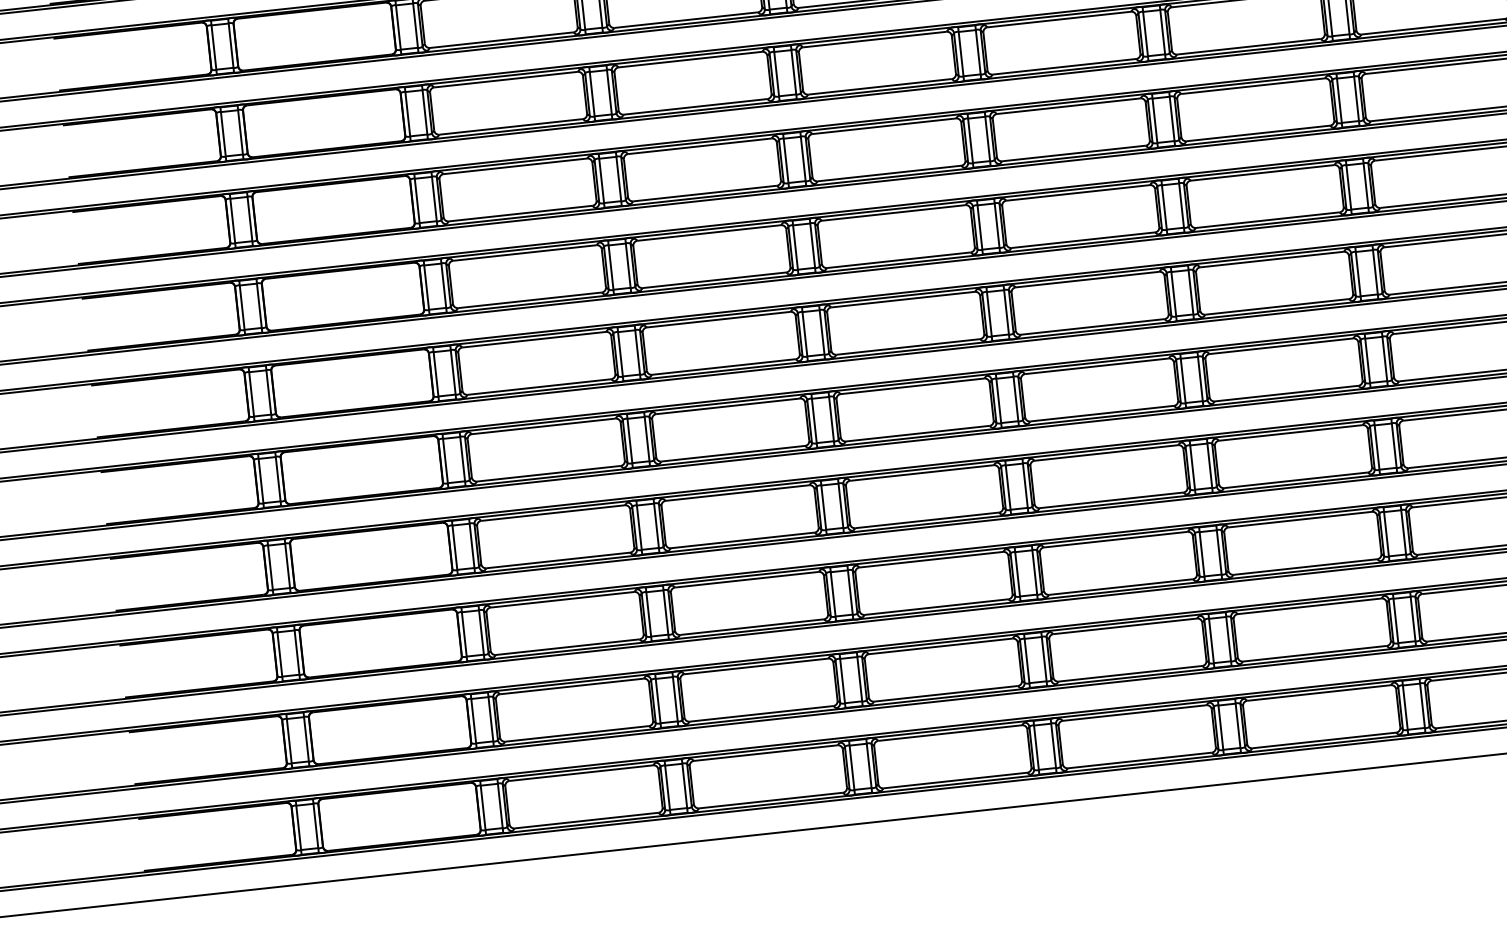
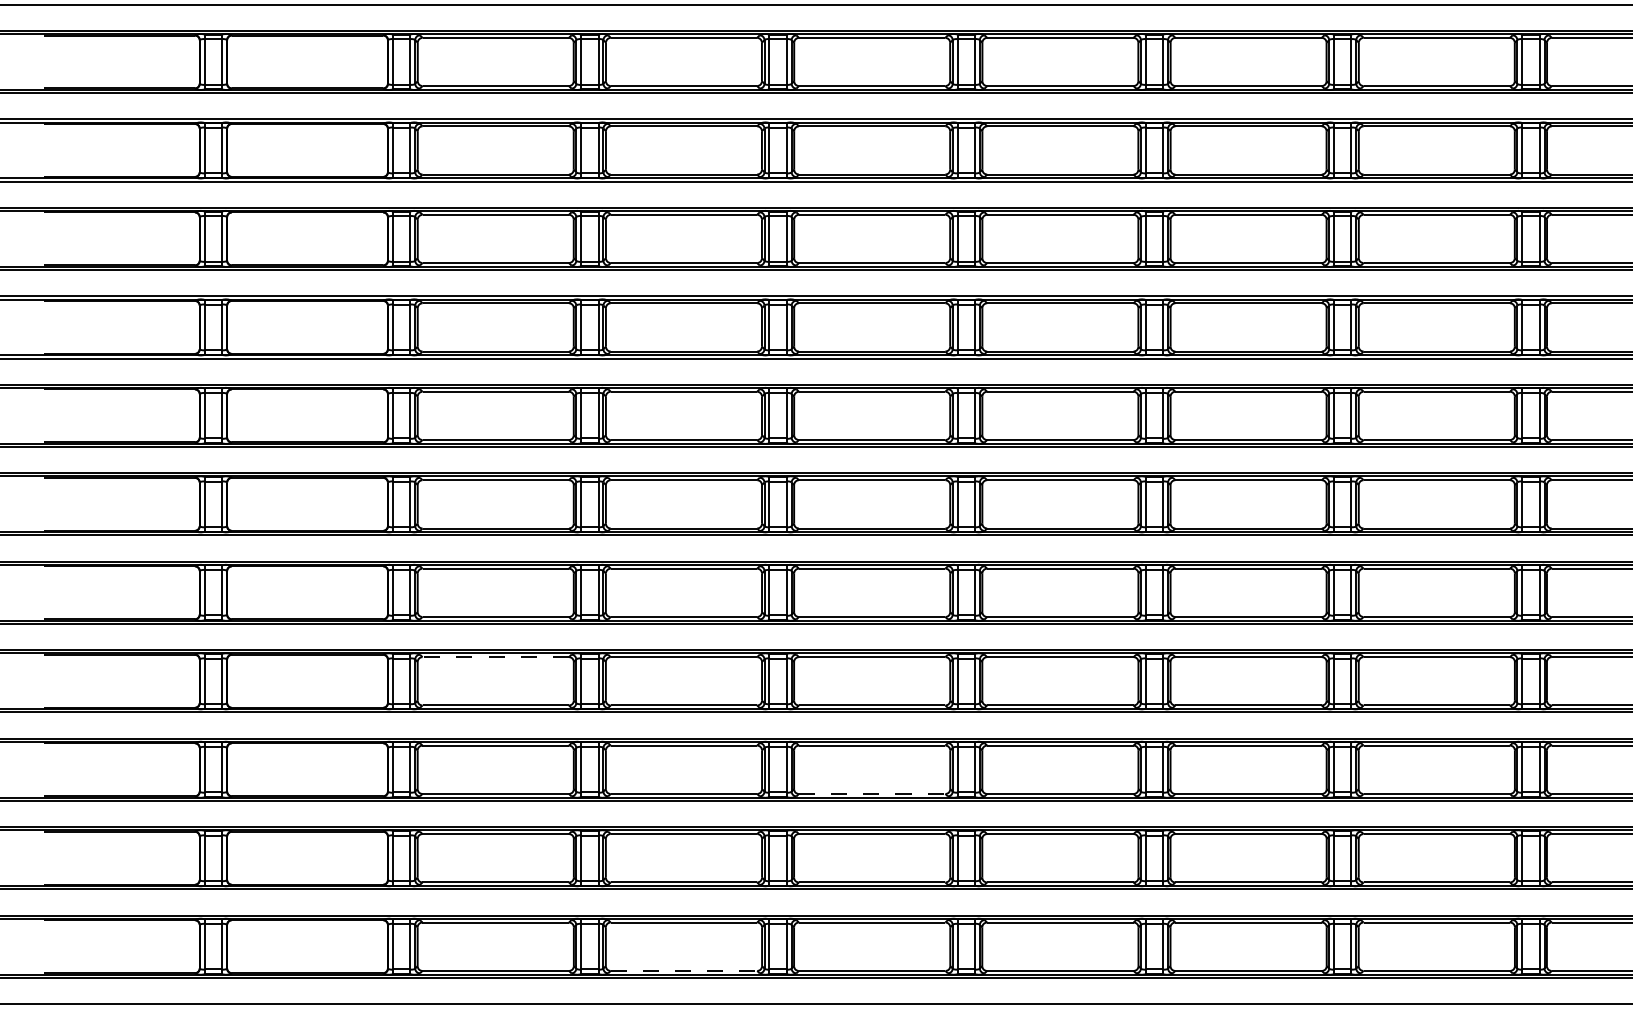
line: (552, 513) -> (495, 657), solid -> dashed
line: (936, 606) -> (872, 793), solid -> dashed
line: (771, 800) -> (684, 970), solid -> dashed

